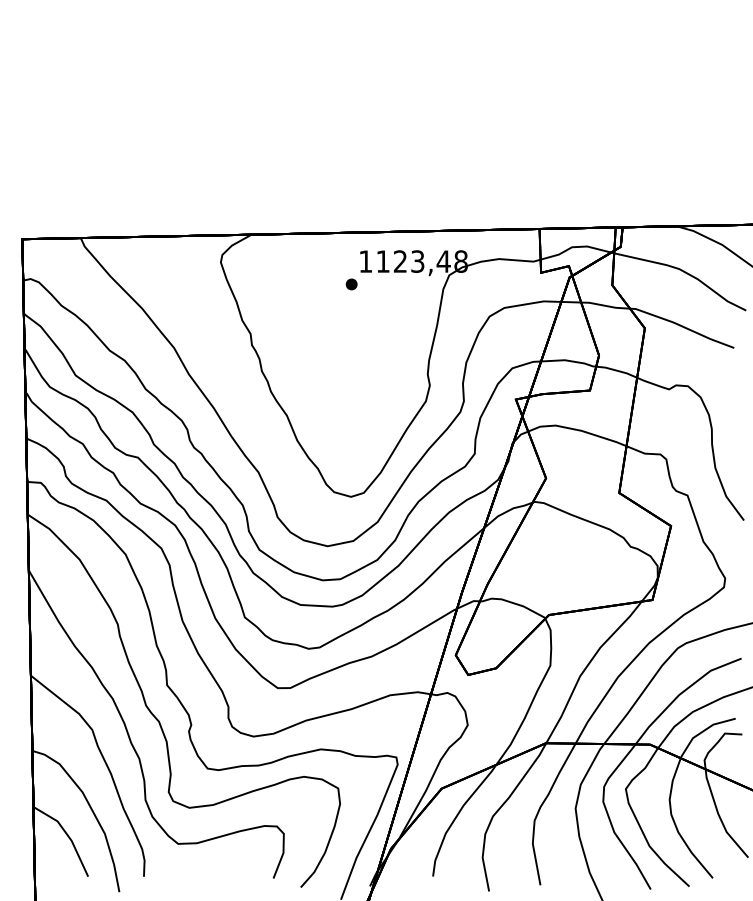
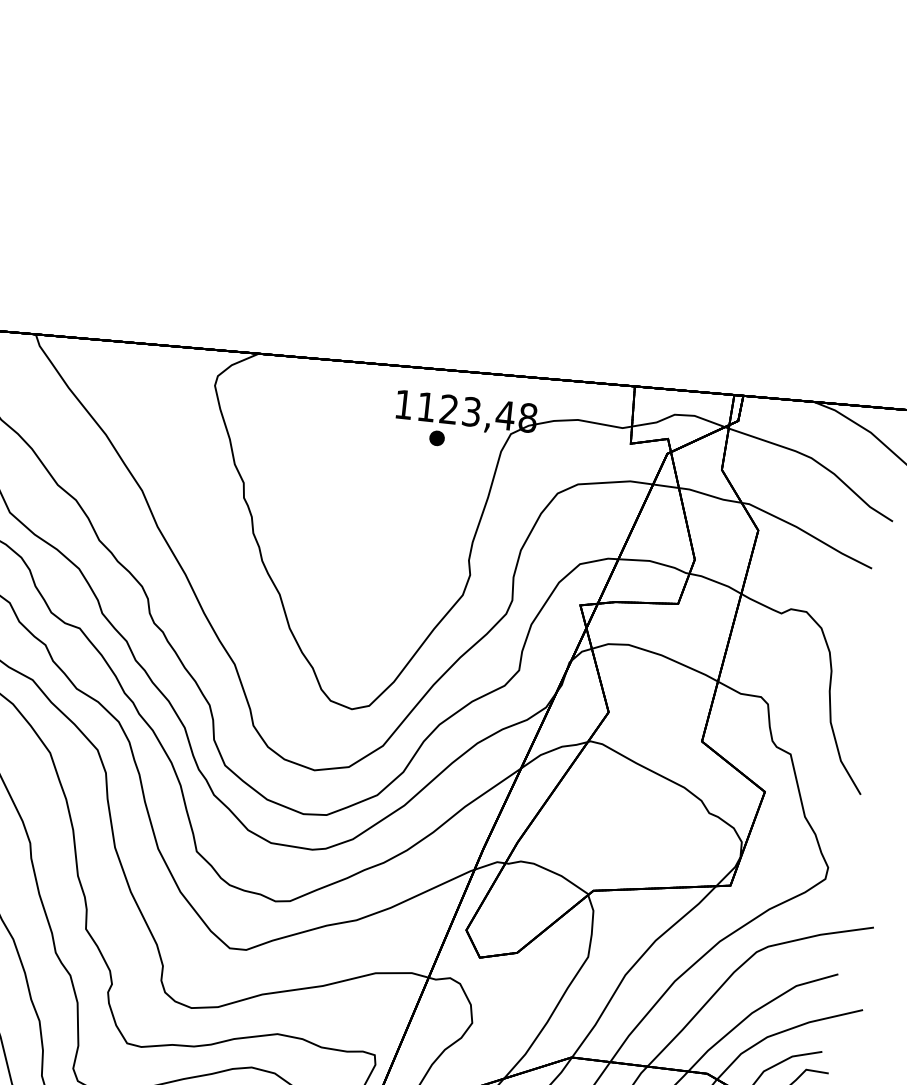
part: (351, 284) -> (436, 438), moved

